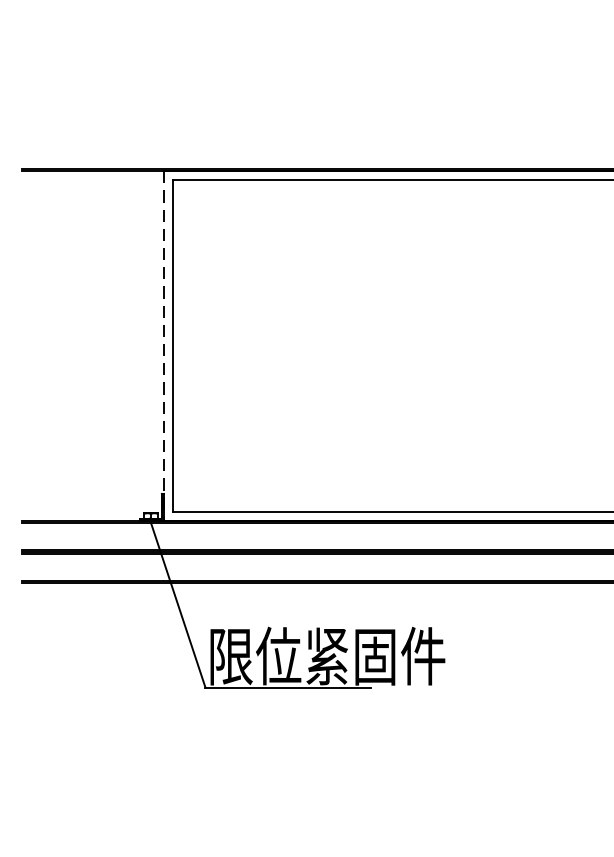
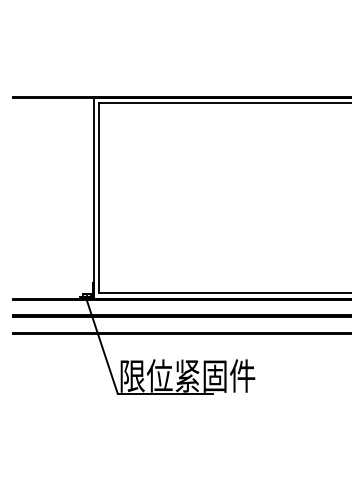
line: (164, 346) -> (94, 198), dashed -> solid

